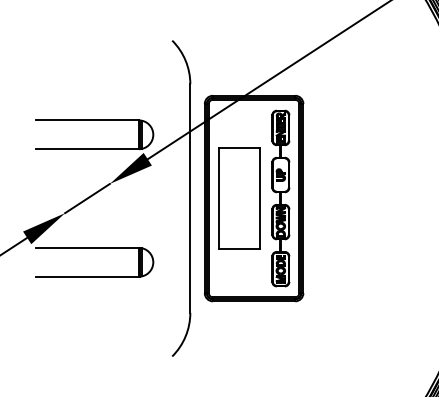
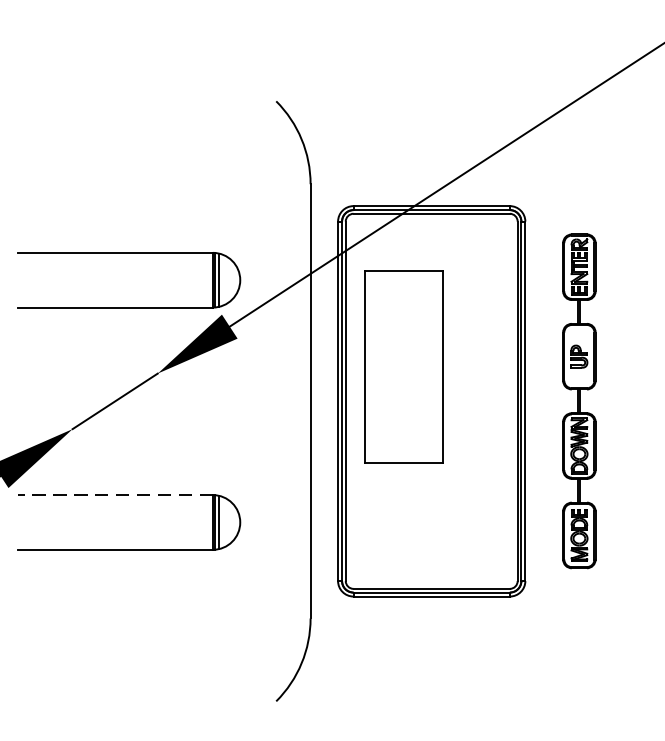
part: (239, 198) -> (403, 367), moved
part: (280, 198) -> (578, 401), moved
line: (87, 247) -> (115, 494), solid -> dashed

